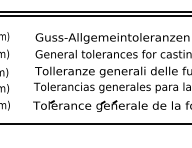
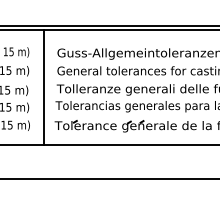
line: (23, 69) -> (44, 87), added

